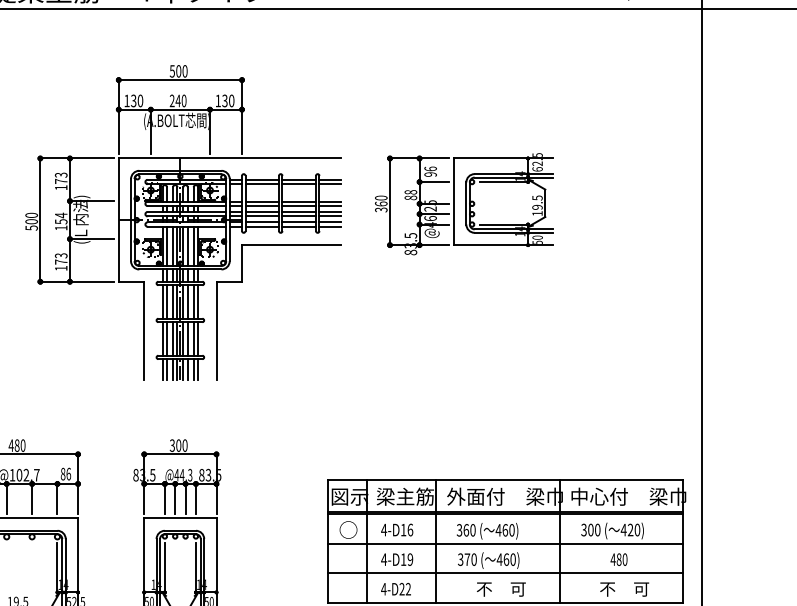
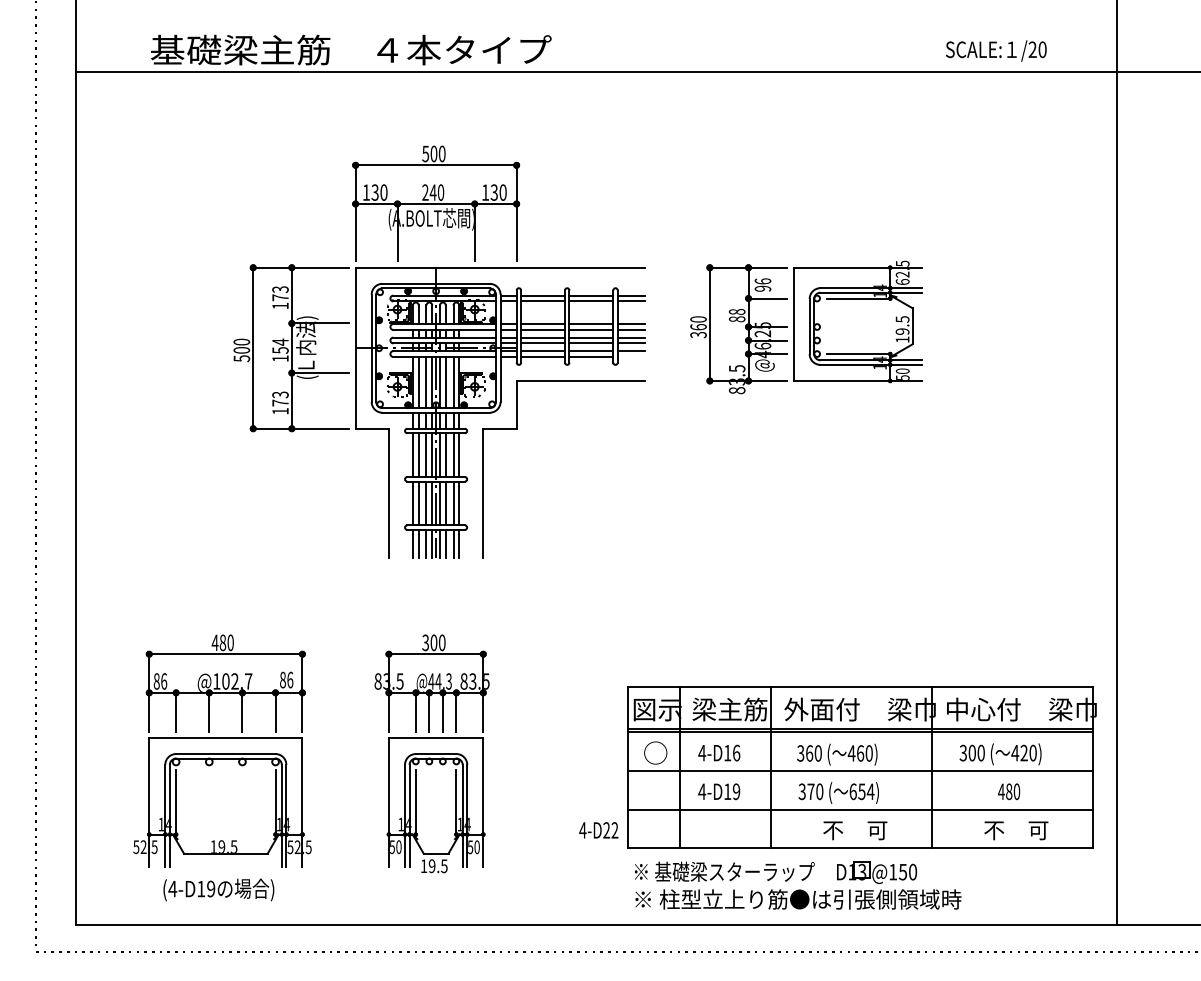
line: (329, 226) -> (631, 356), removed
text: (506, 559) -> (861, 791), 460) -> 654)
text: (395, 589) -> (598, 830), moved

